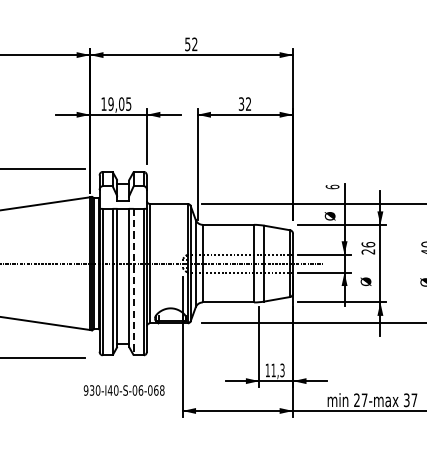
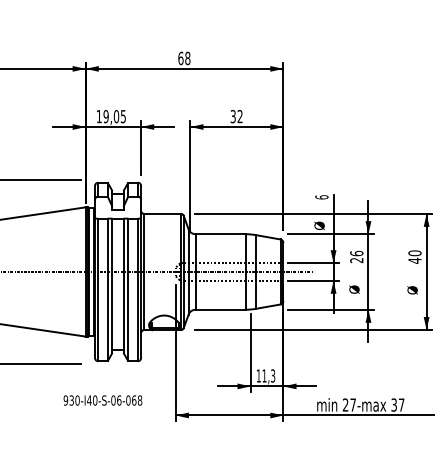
text: (191, 44) -> (184, 58), 52 -> 68
line: (133, 282) -> (128, 290), dashed -> solid
text: (123, 390) -> (102, 400), moved

